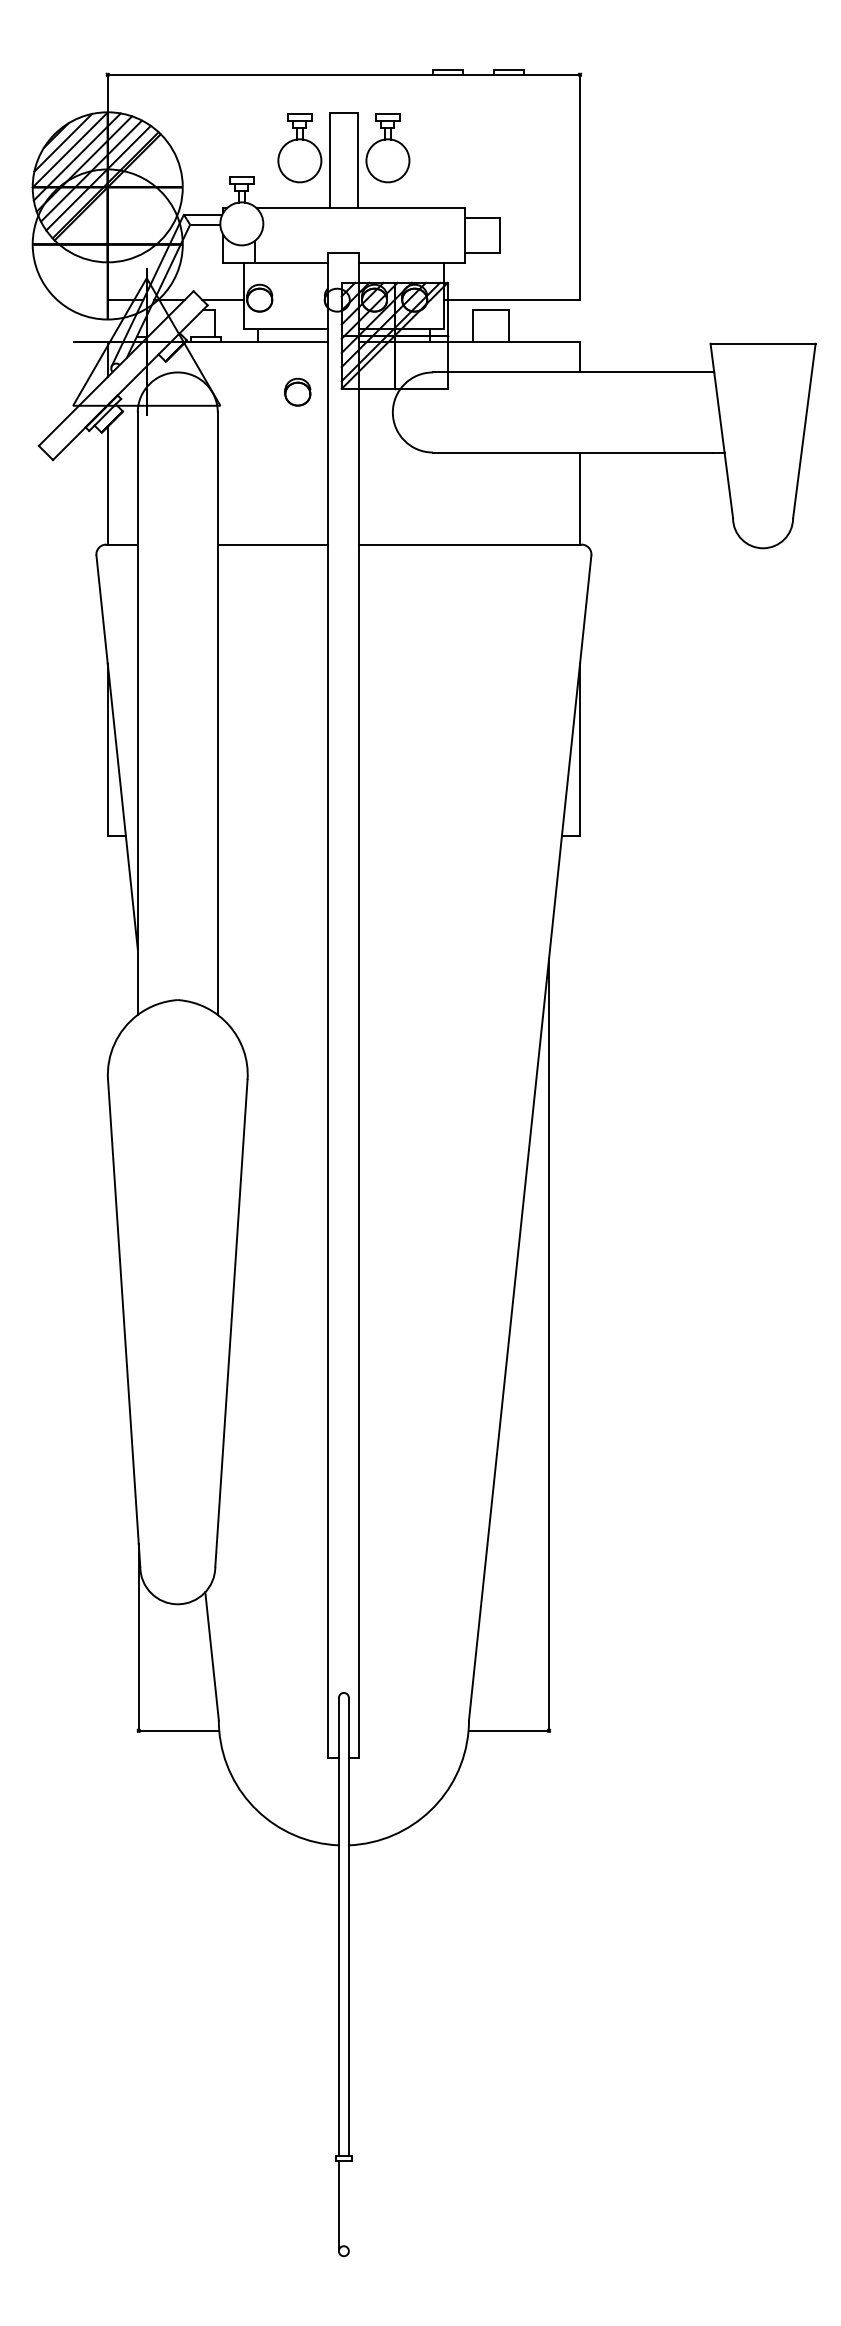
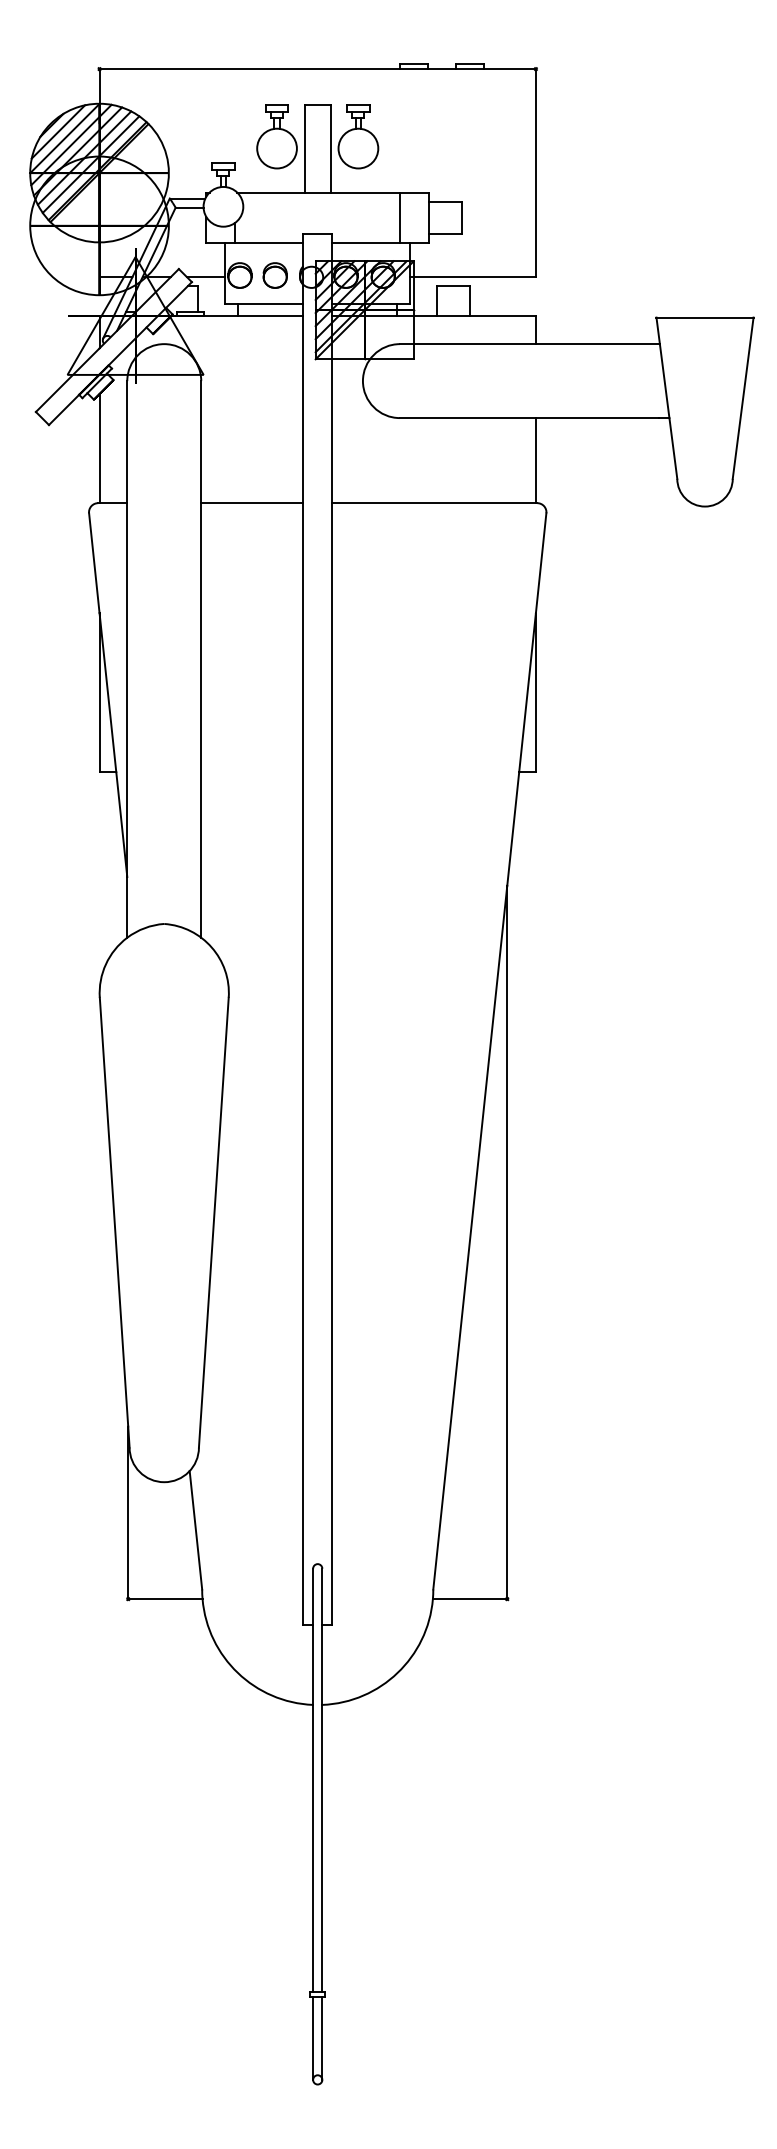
line: (432, 235) -> (399, 217), added
part: (297, 391) -> (274, 274), moved
line: (348, 2206) -> (321, 2038), added

